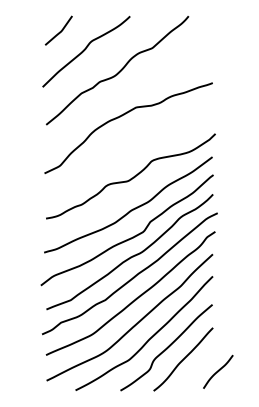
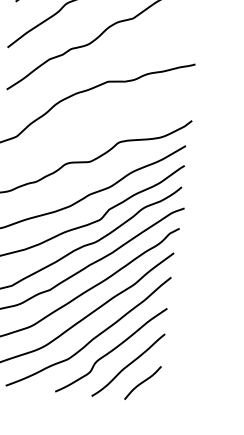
curve: (218, 371) -> (143, 382), moved

